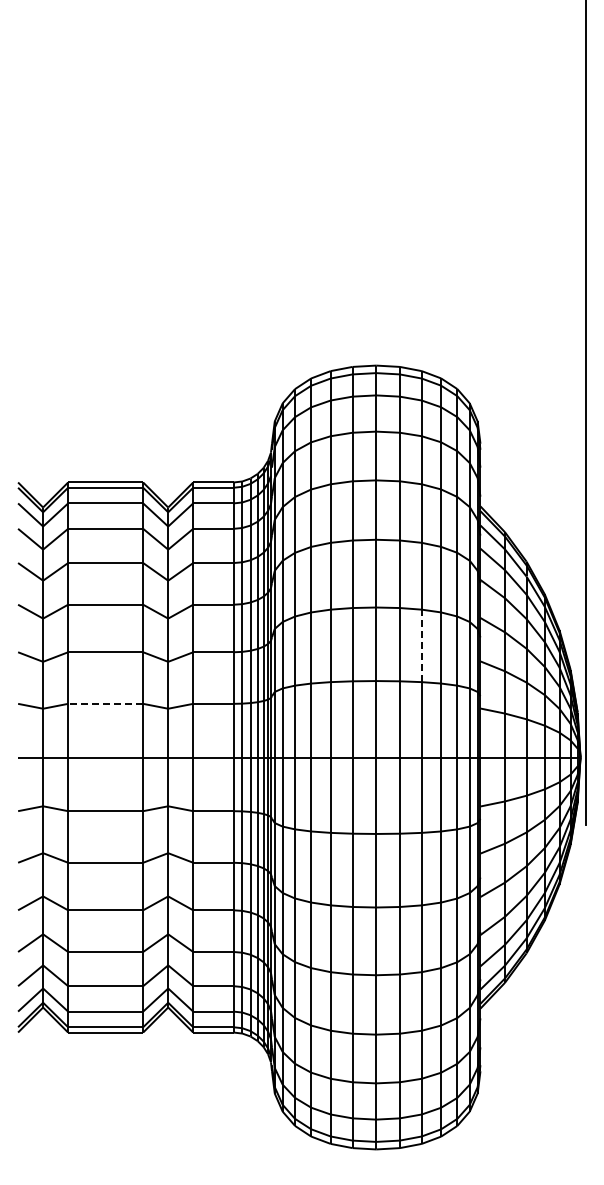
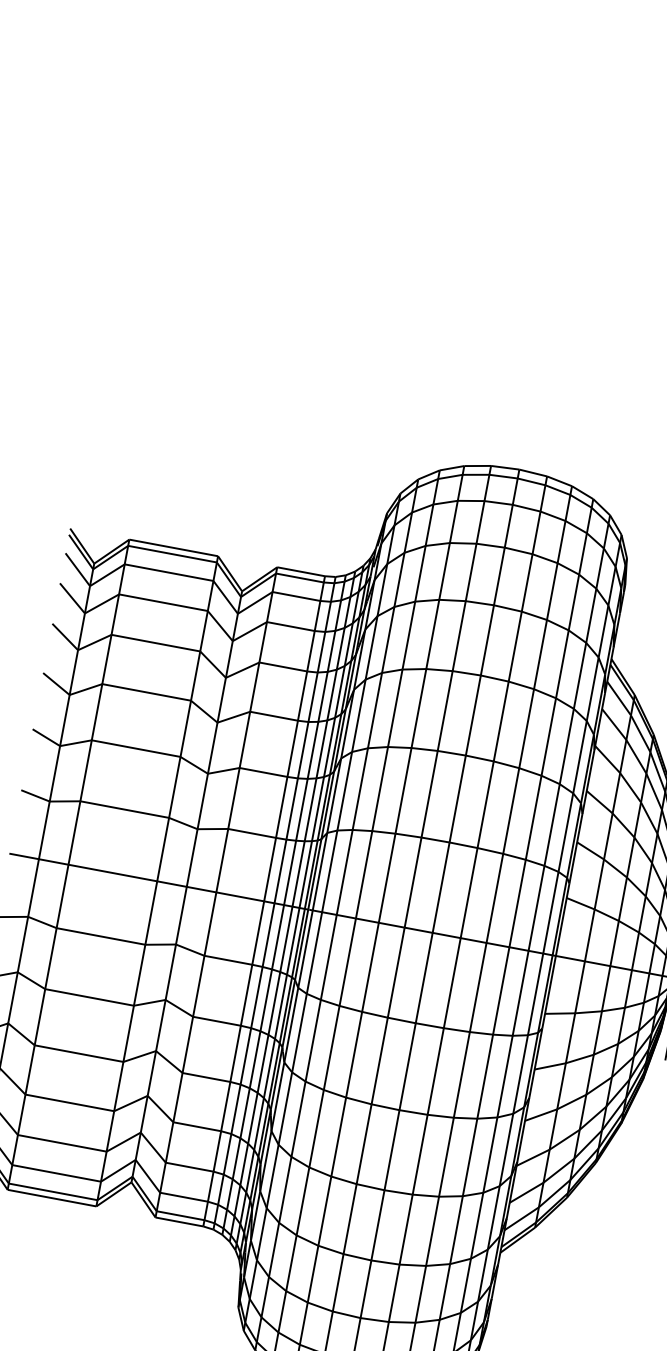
line: (421, 645) -> (510, 810), dashed -> solid
line: (105, 703) -> (124, 809), dashed -> solid

